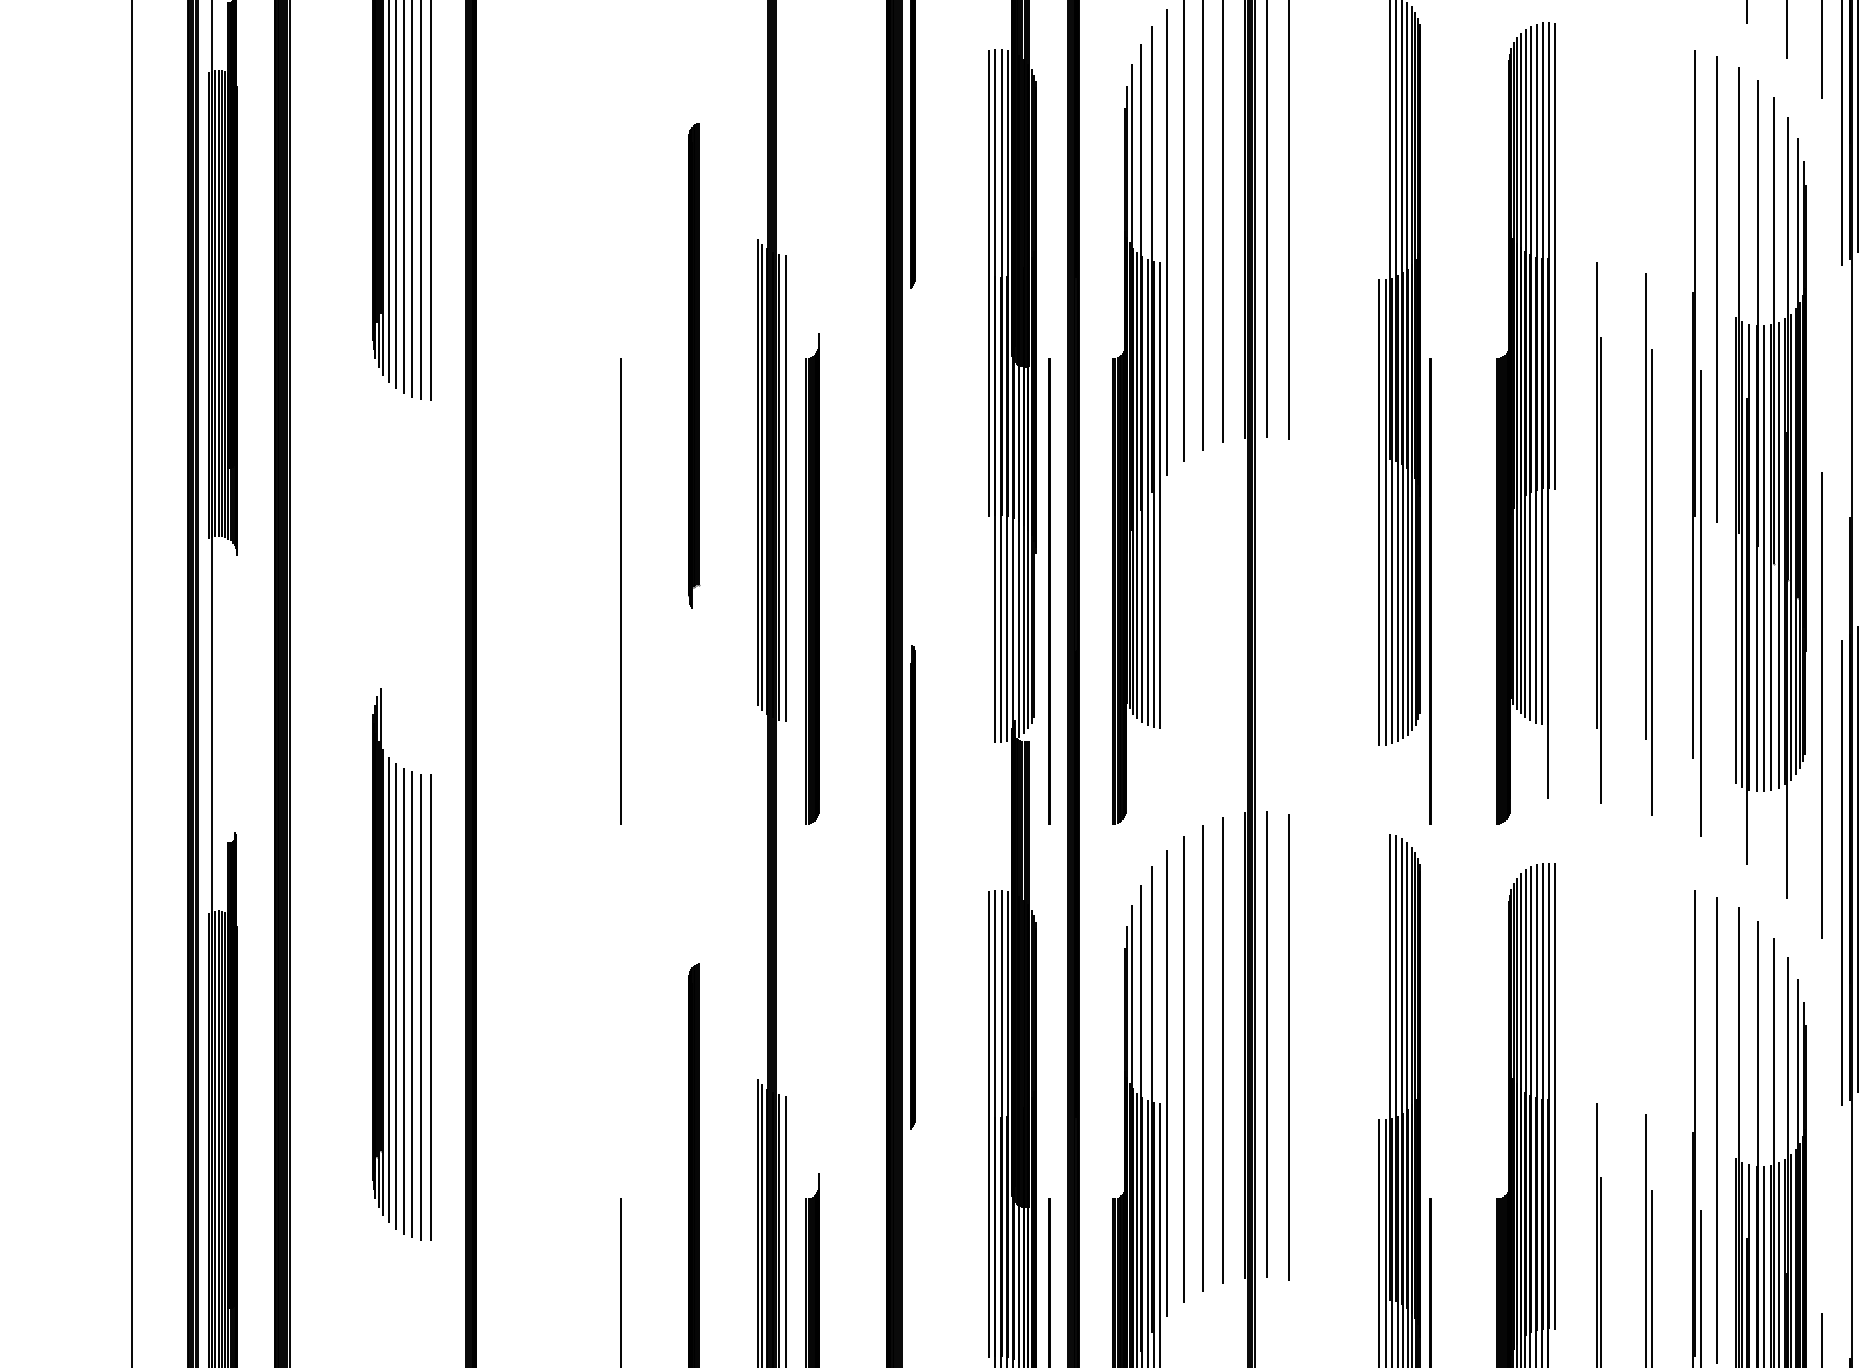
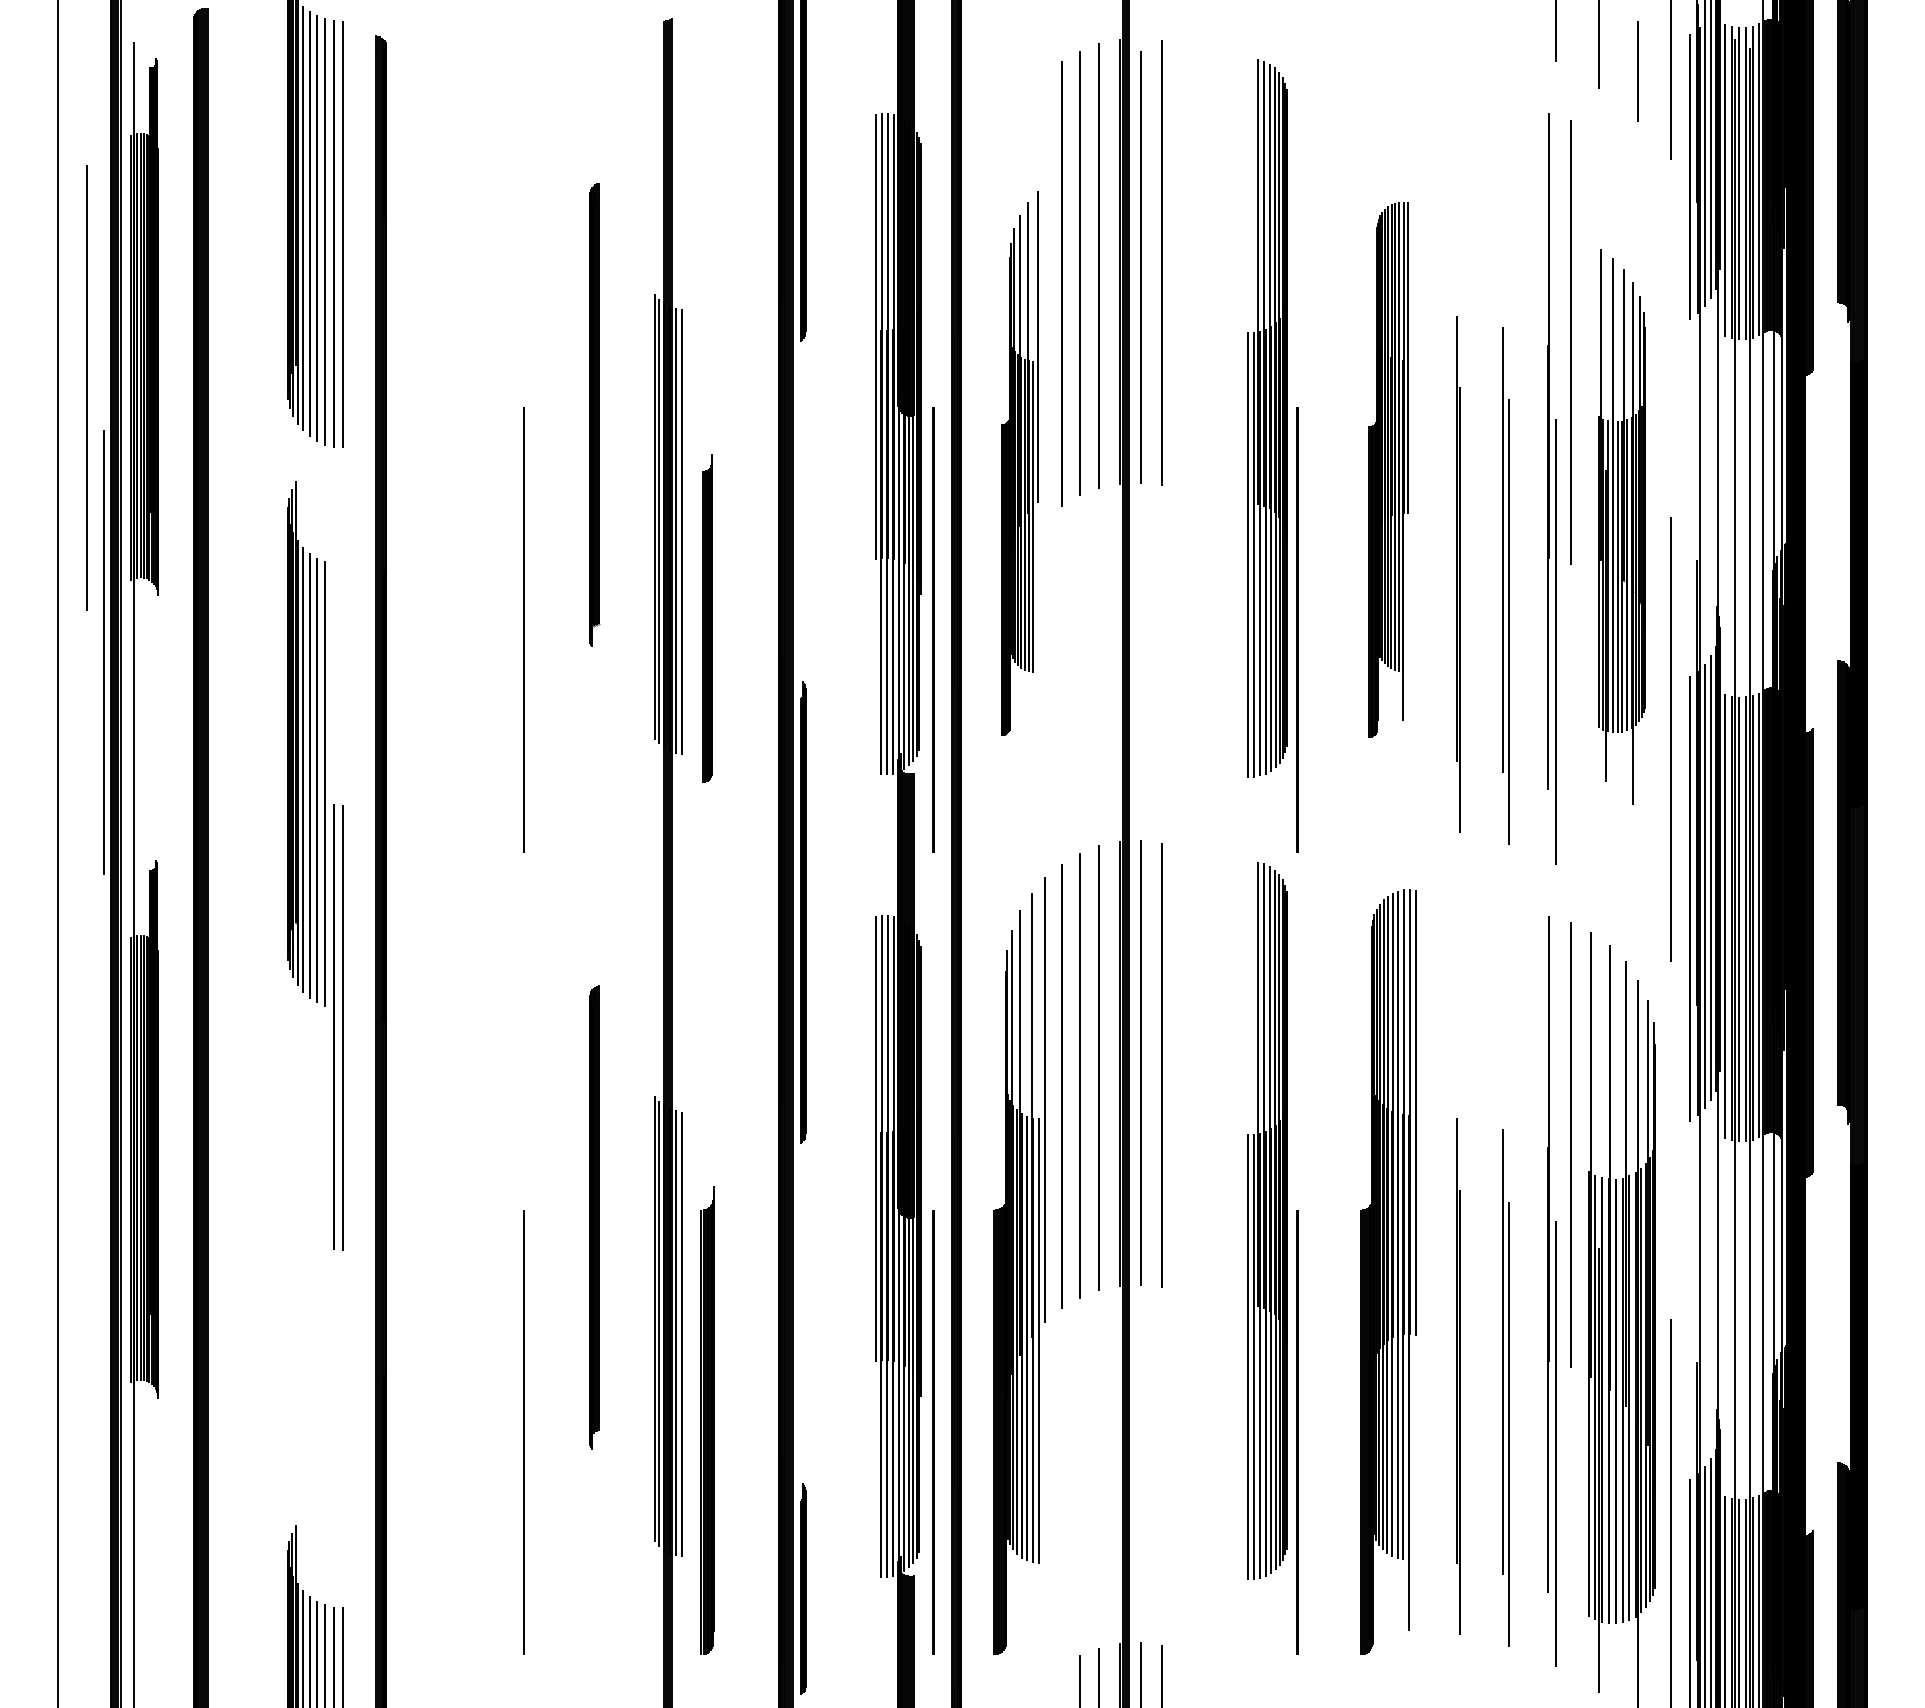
line: (162, 336) -> (86, 387), added
part: (1139, 416) -> (1019, 463), size x0.7
part: (1526, 422) -> (1388, 469), size x0.7
part: (1770, 482) -> (1621, 526), size x0.7
part: (812, 578) -> (707, 618), size x0.7
line: (179, 614) -> (103, 652), added
part: (392, 962) -> (306, 743), moved

